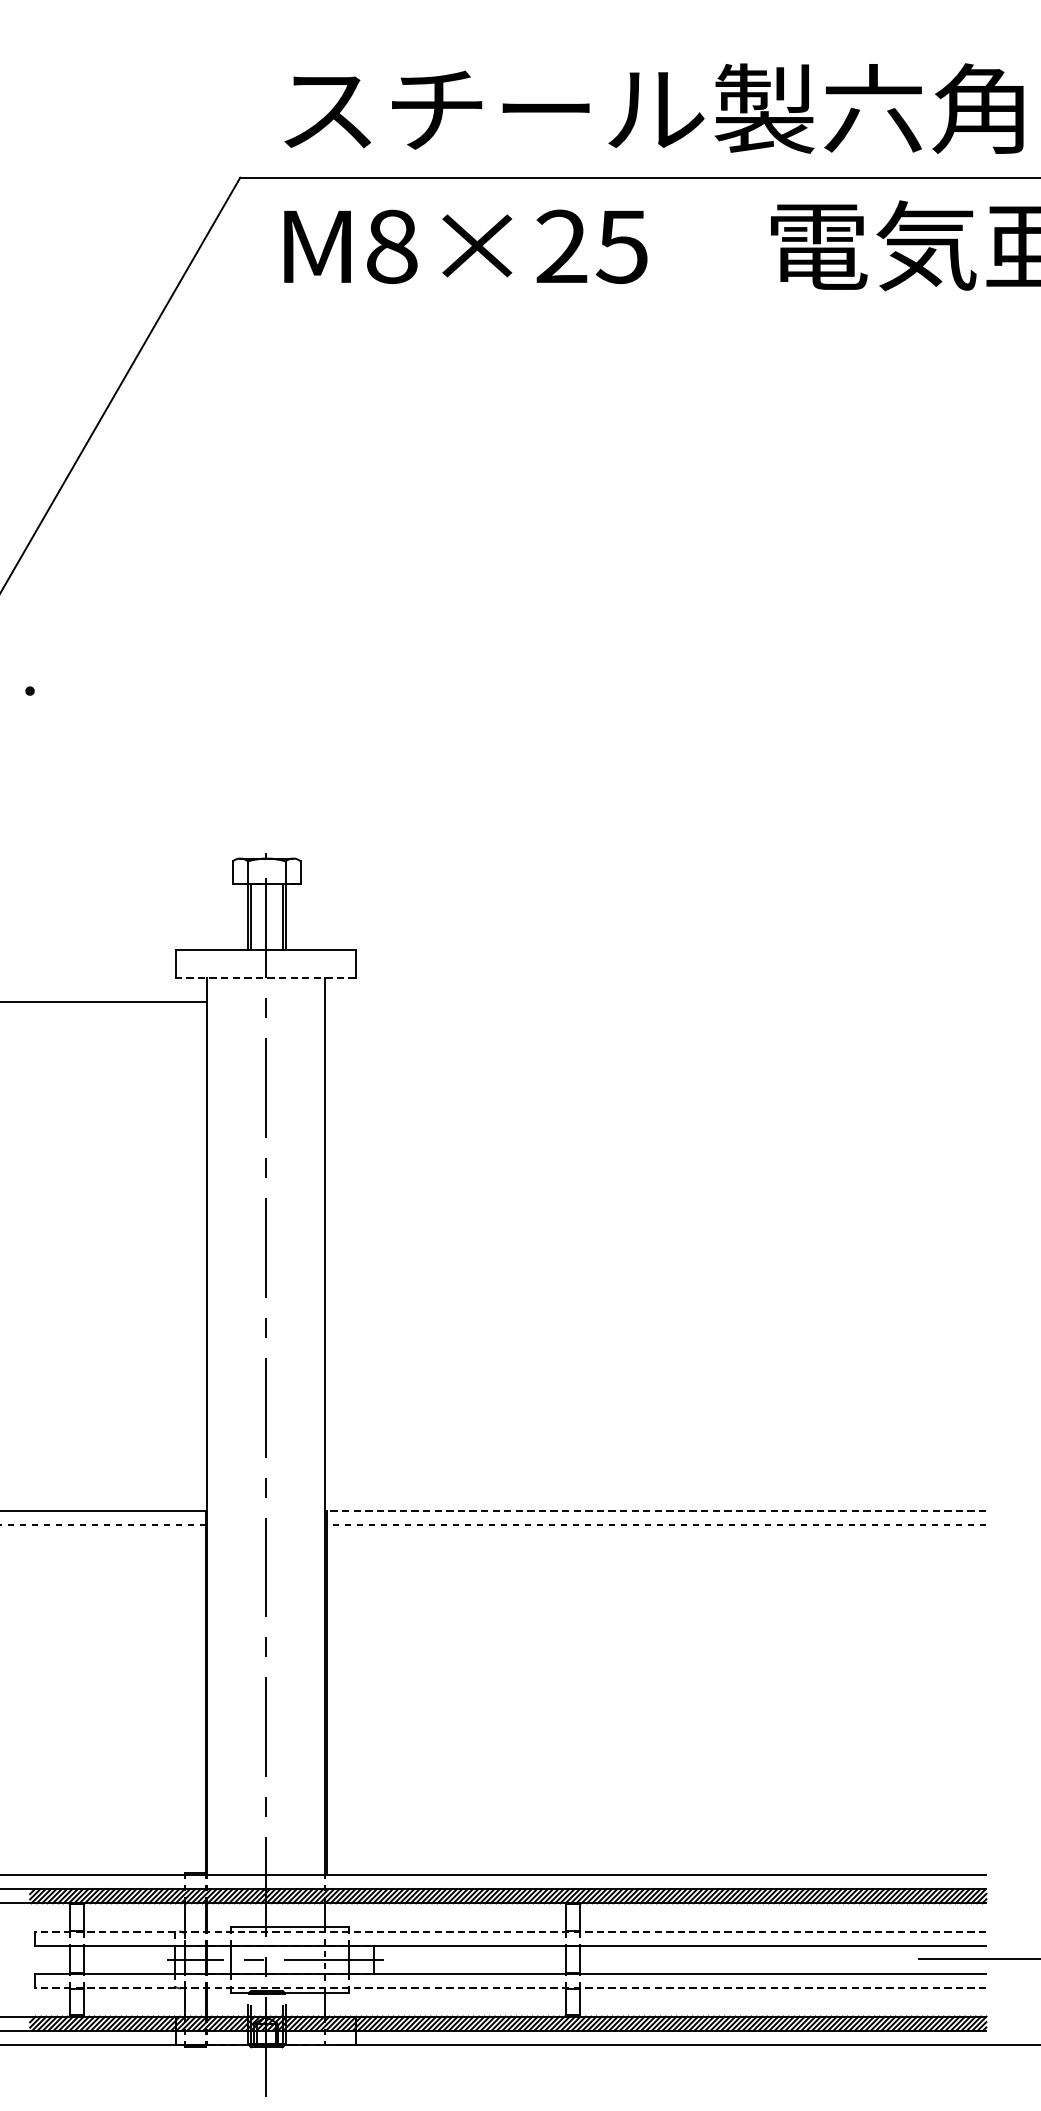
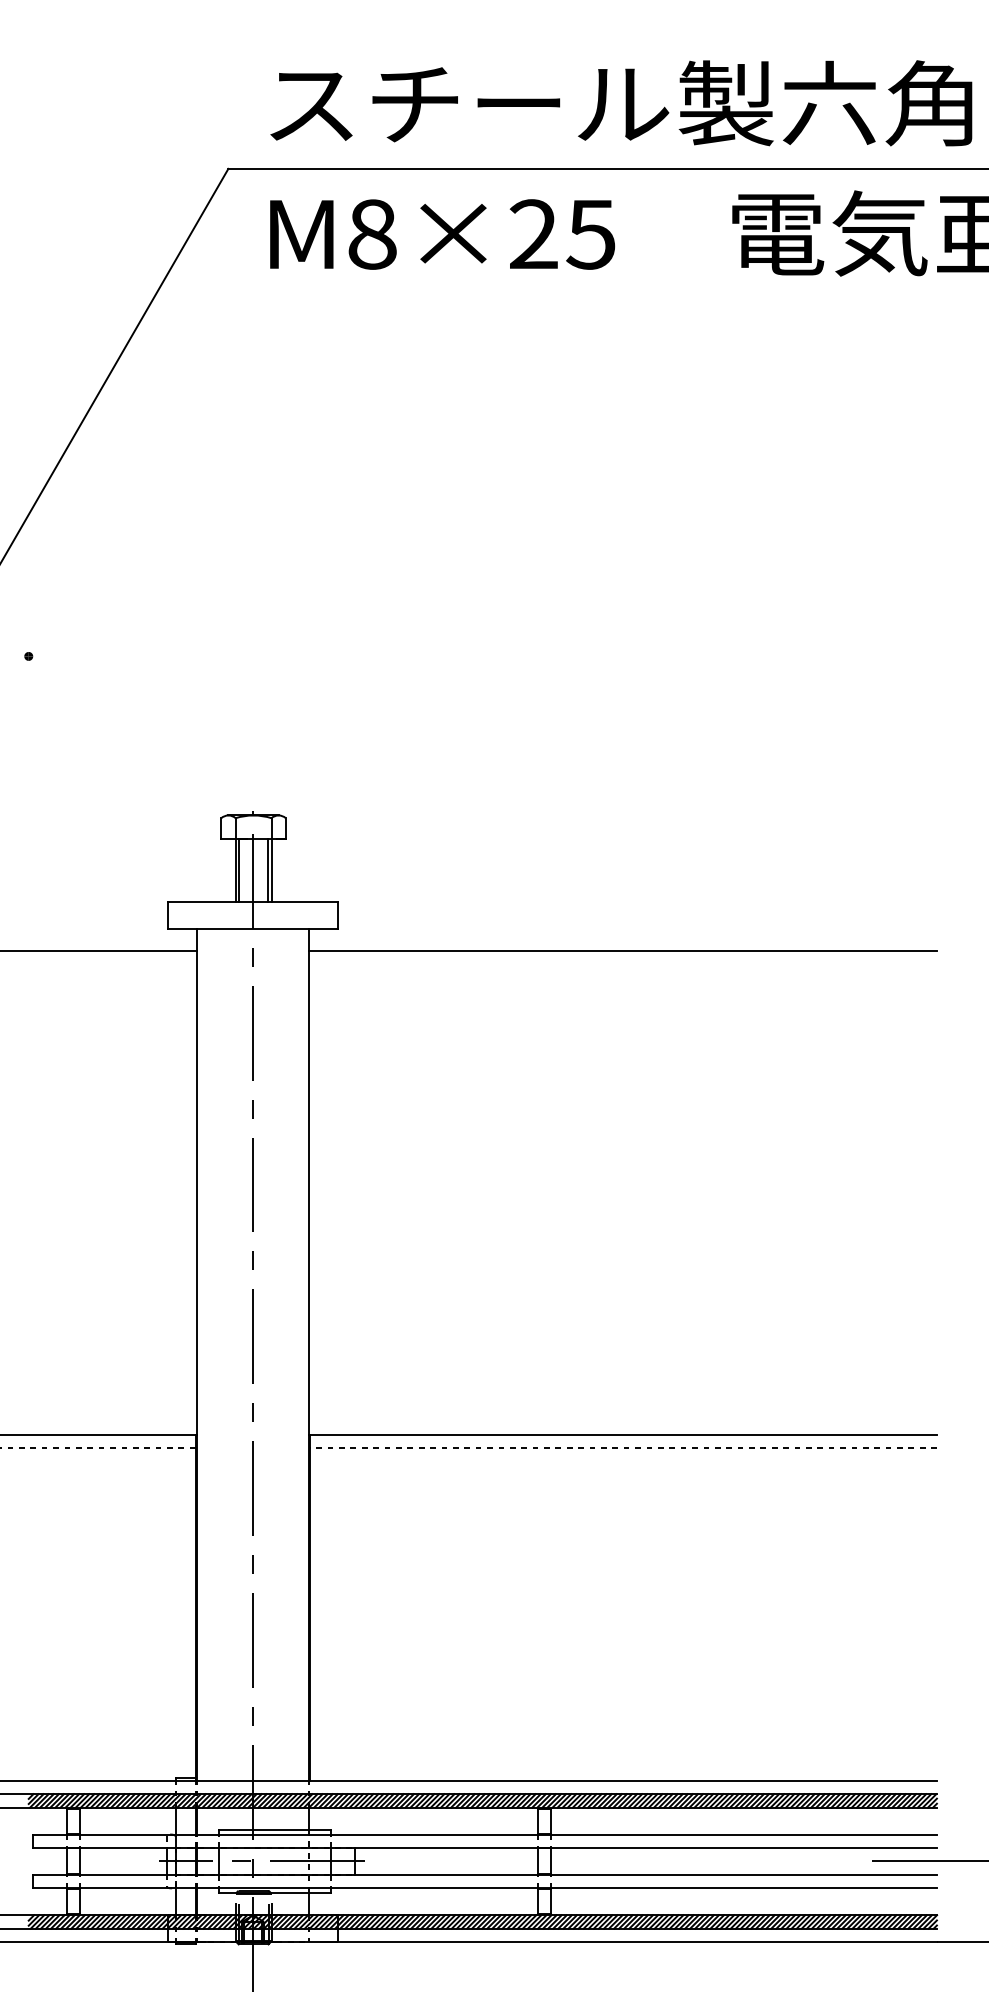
line: (265, 977) -> (252, 928), dashed -> solid
line: (655, 1001) -> (622, 951), added
line: (655, 1510) -> (622, 1434), dashed -> solid
line: (511, 1931) -> (485, 1834), dashed -> solid
line: (511, 1988) -> (485, 1888), dashed -> solid

